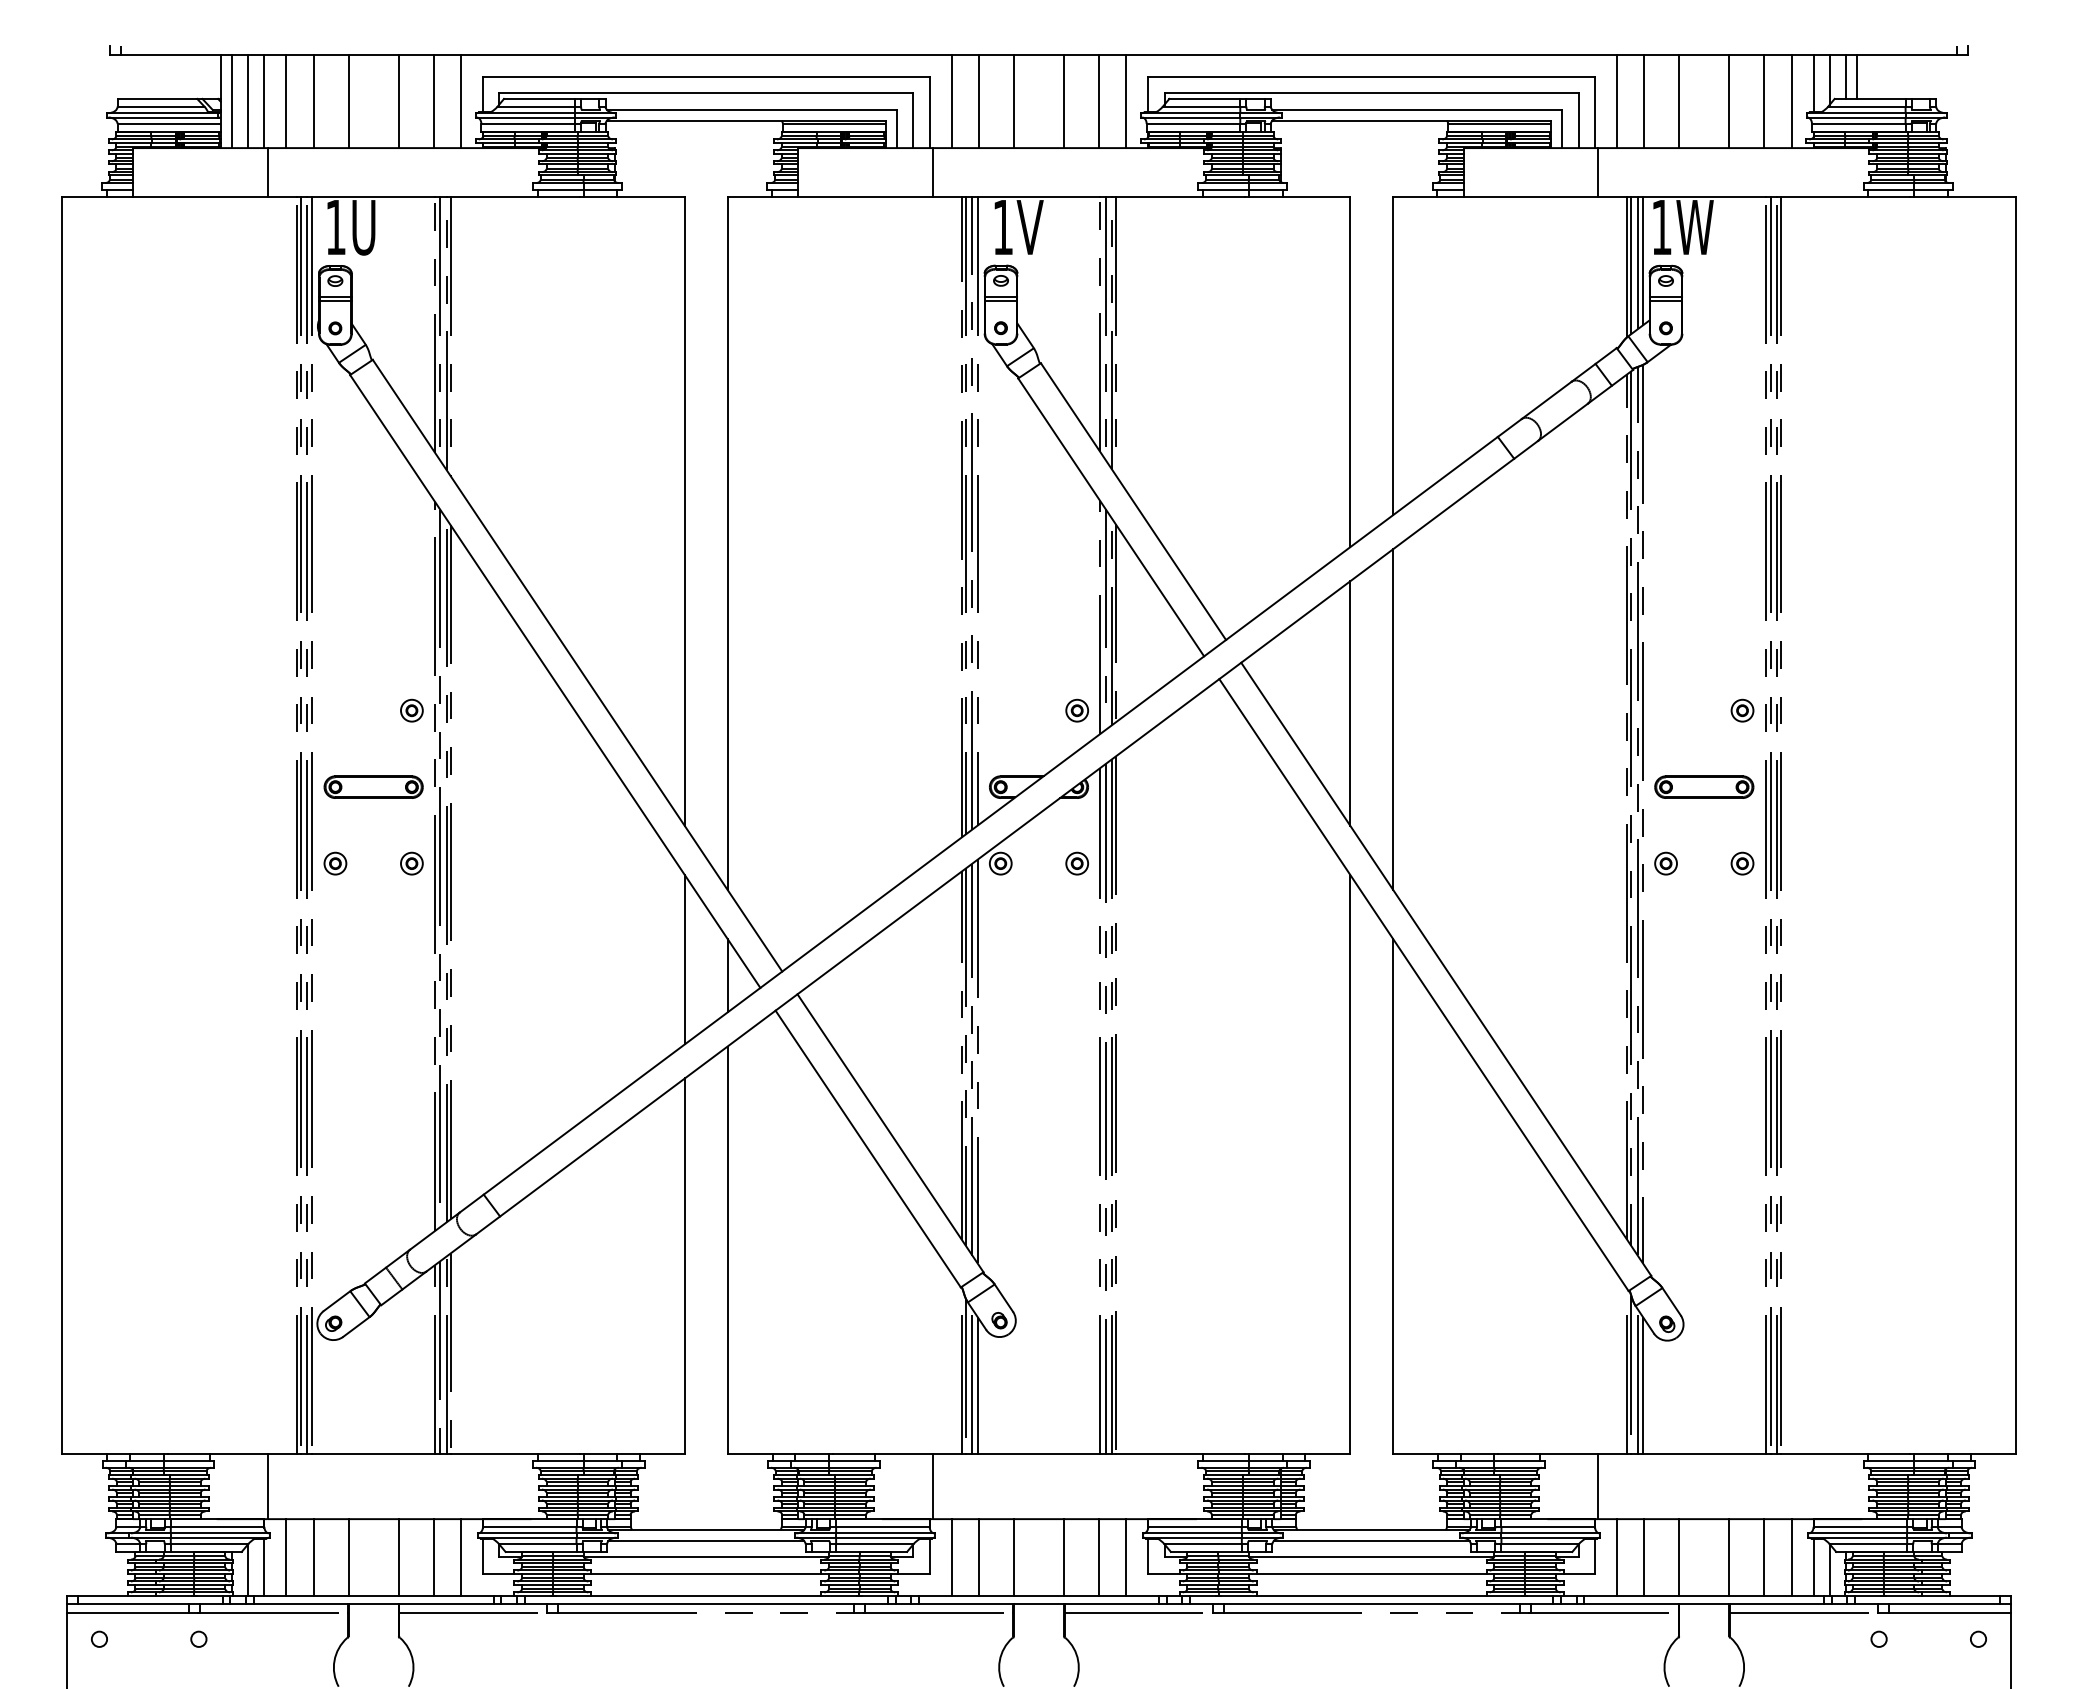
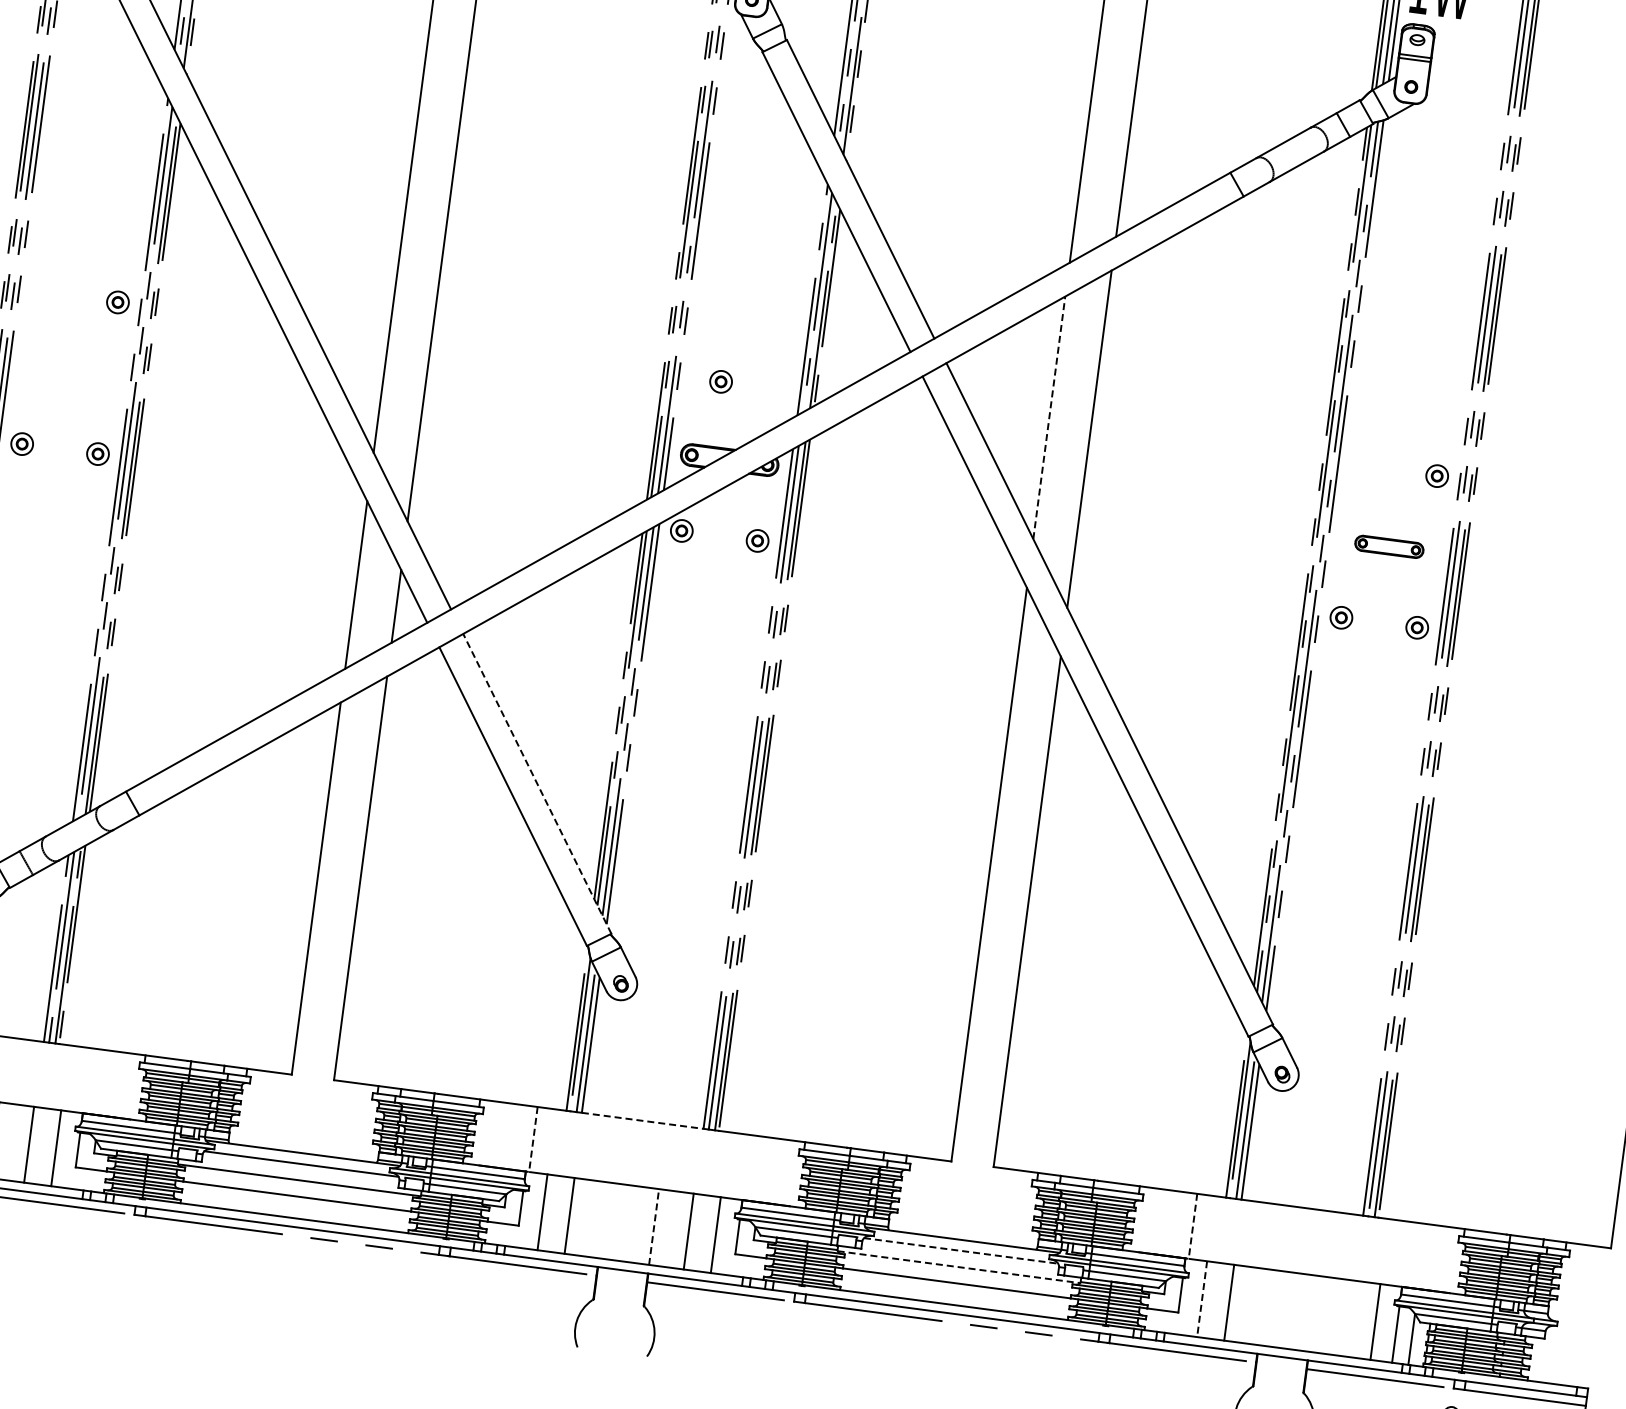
line: (1350, 703) -> (1049, 417), solid -> dashed
part: (1076, 710) -> (720, 381), moved
part: (373, 786) -> (69, 372), removed
part: (1704, 786) -> (1389, 546), size x0.7
line: (890, 1132) -> (537, 783), solid -> dashed
line: (1039, 1453) -> (643, 1120), solid -> dashed
line: (933, 1486) -> (533, 1139), solid -> dashed
line: (1598, 1486) -> (1193, 1226), solid -> dashed
line: (1371, 1540) -> (961, 1250), solid -> dashed
line: (1064, 1556) -> (654, 1226), solid -> dashed
line: (1013, 1557) -> (603, 1220), removed
line: (1372, 1557) -> (959, 1267), solid -> dashed
line: (1616, 1557) -> (1201, 1299), solid -> dashed
line: (1679, 1557) -> (1264, 1307), removed
line: (1729, 1557) -> (1313, 1313), removed
line: (1764, 1557) -> (1348, 1318), removed

